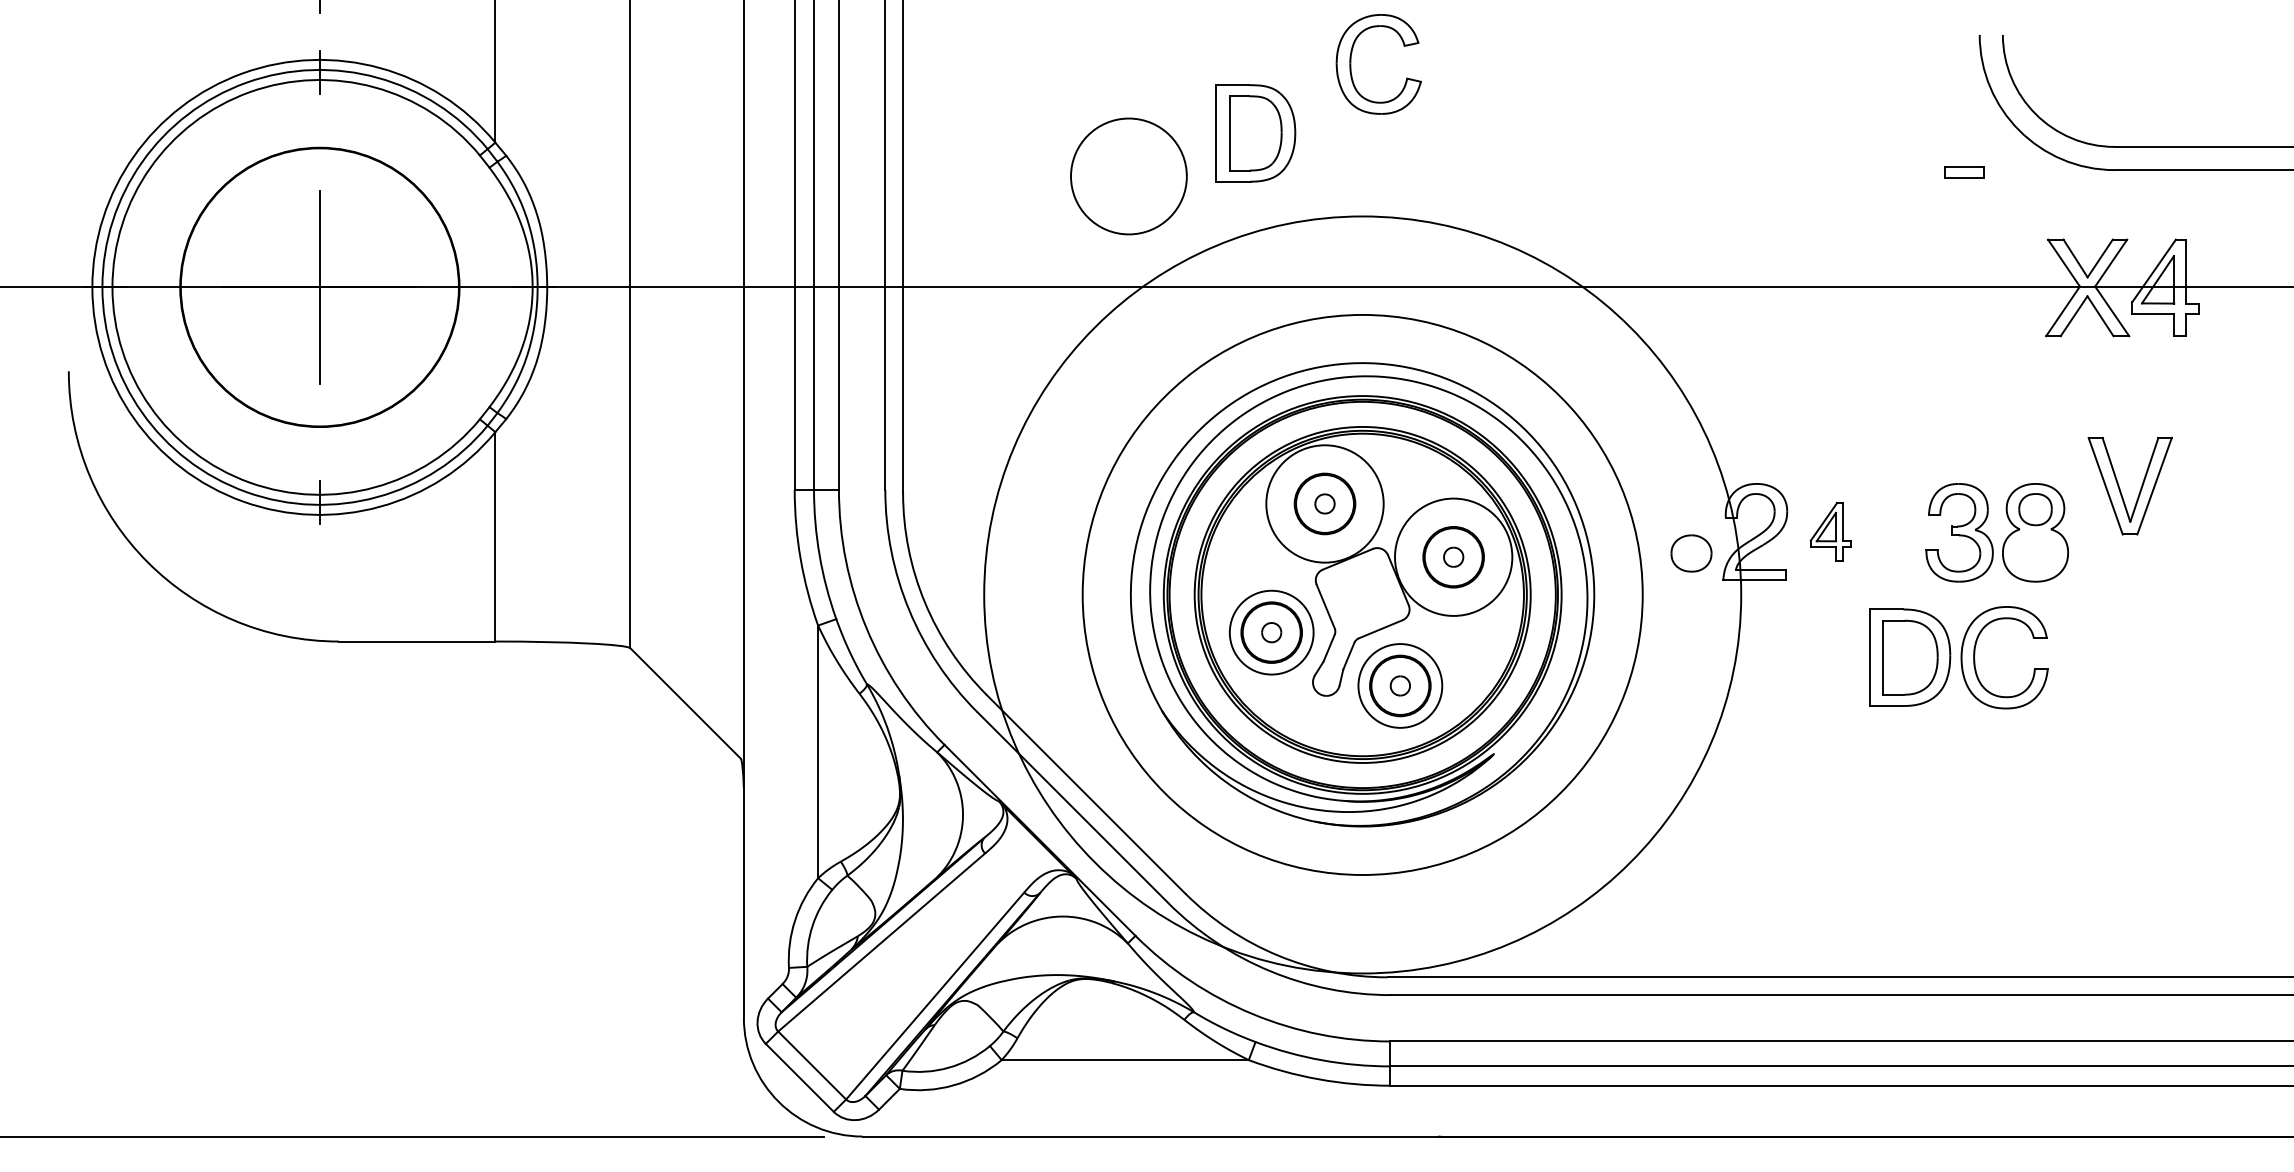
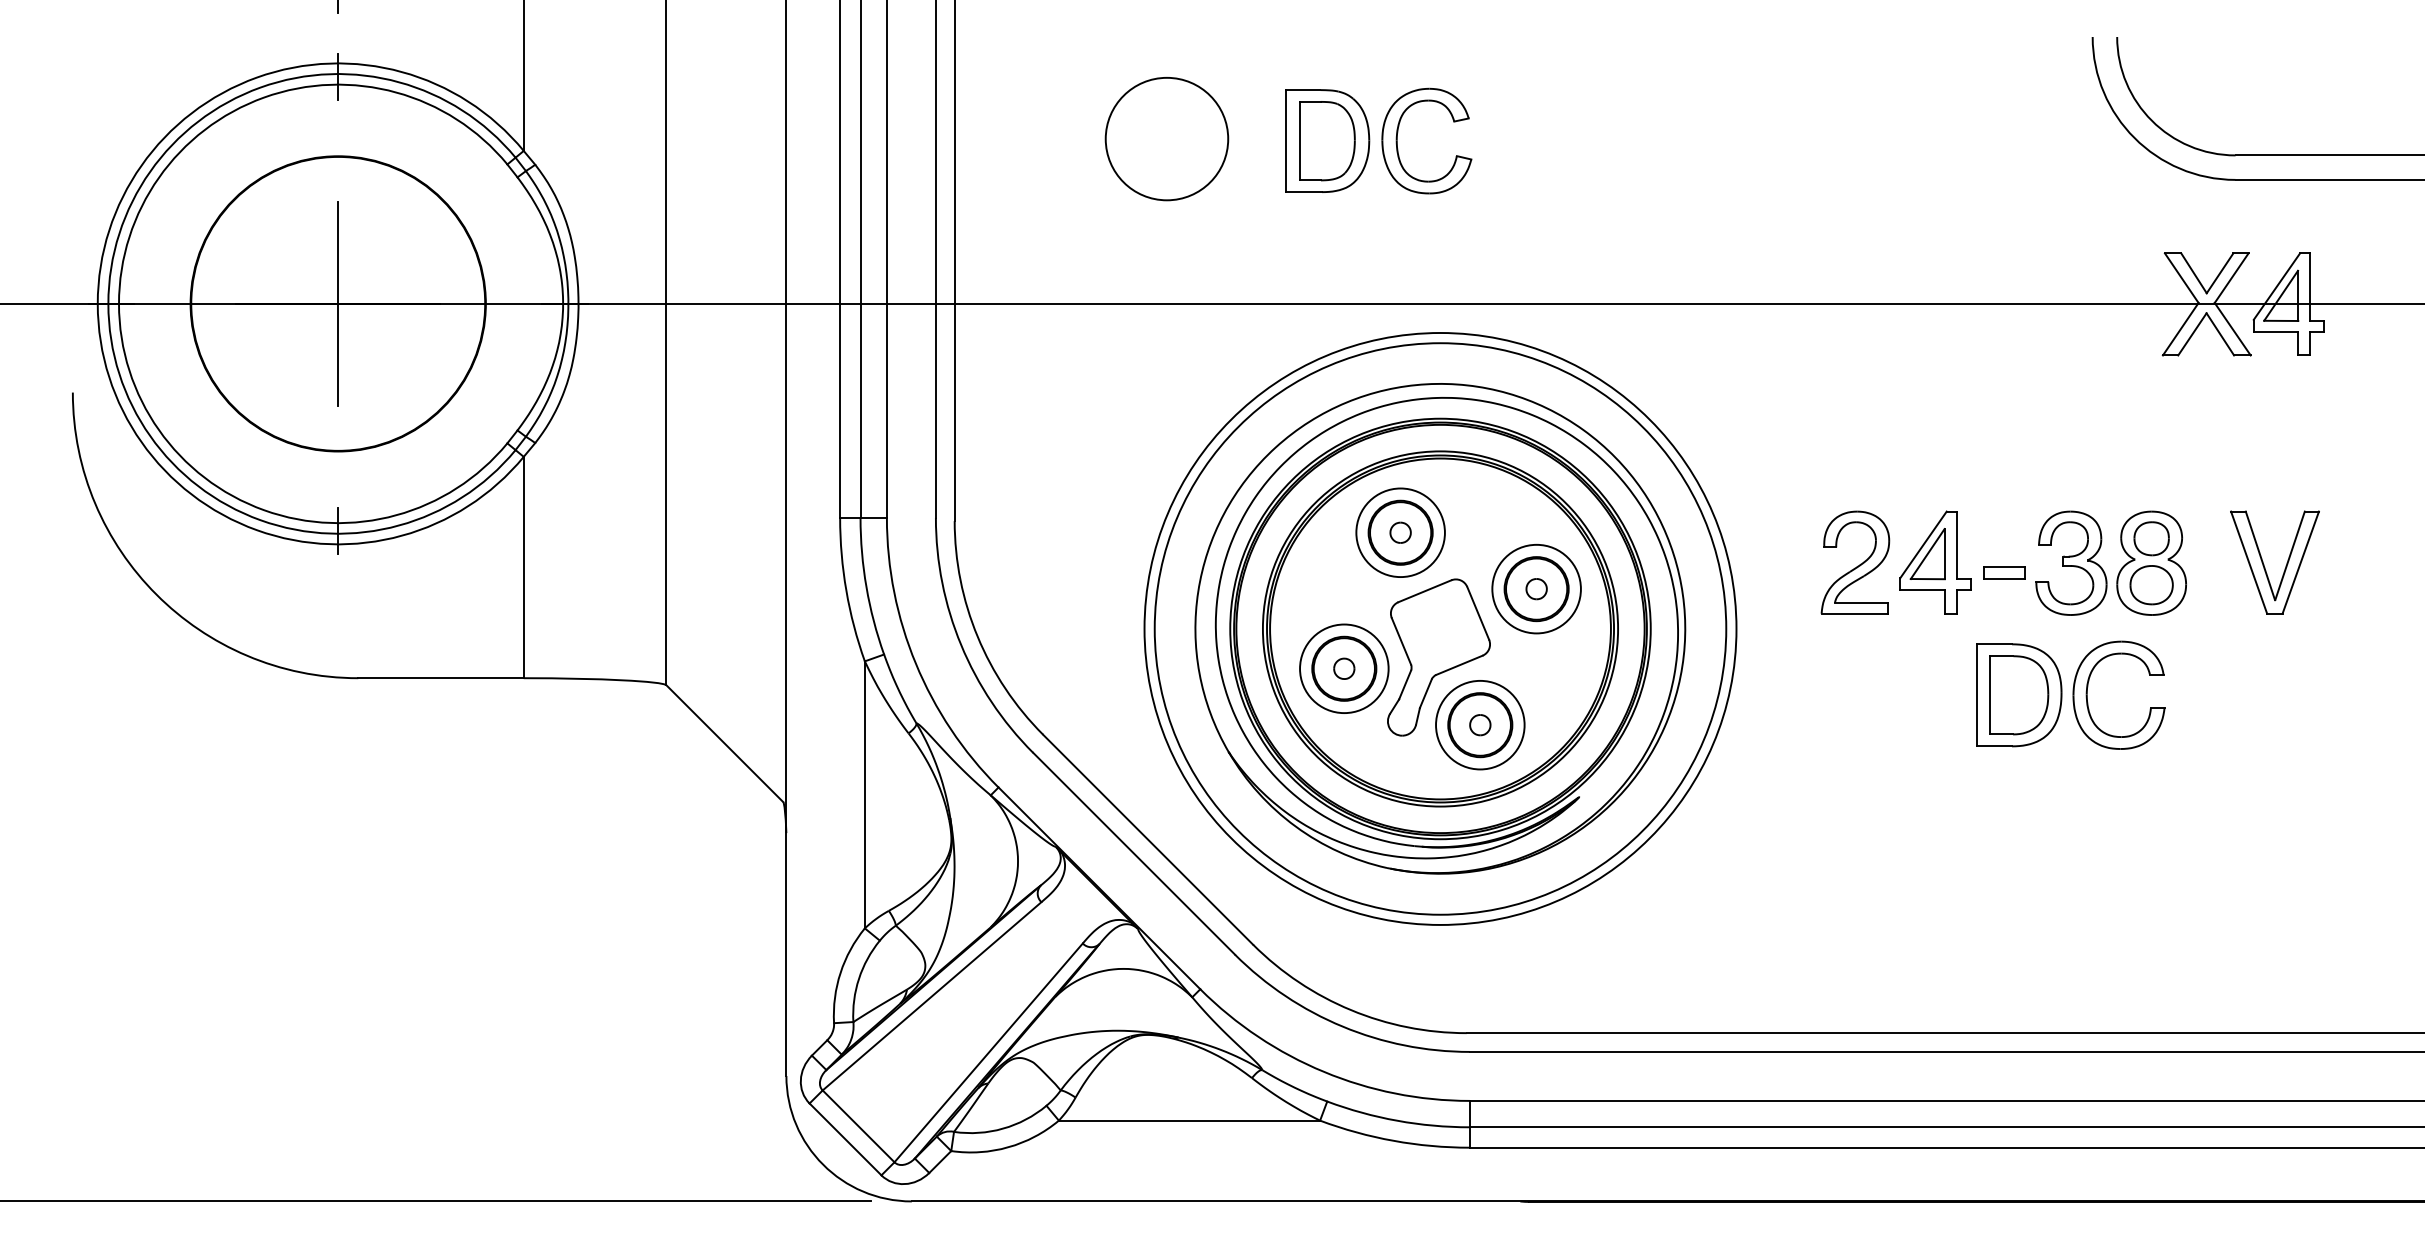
part: (1351, 64) -> (1398, 141), moved
part: (1964, 172) -> (2004, 573), moved
circle: (1128, 176) -> (1166, 139), moved
part: (2120, 488) -> (2264, 565), moved
circle: (1324, 503) -> (1400, 532), size x0.71
part: (1830, 531) -> (1934, 561), size x1.67
part: (1691, 553) -> (2151, 585), moved
circle: (1453, 557) -> (1536, 589), size x0.71
circle: (1362, 594) -> (1440, 628), size x0.71

